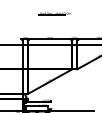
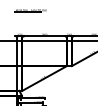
line: (55, 13) -> (31, 10), moved

